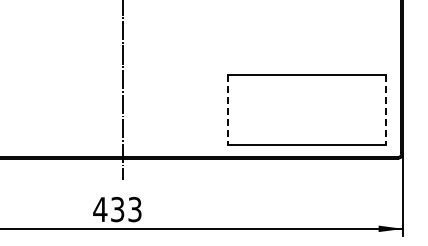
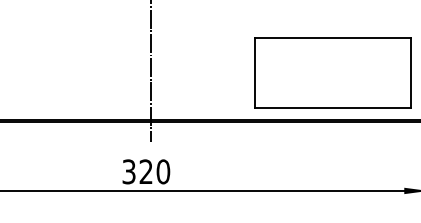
line: (227, 110) -> (254, 73), dashed -> solid
line: (385, 110) -> (411, 73), dashed -> solid
text: (117, 209) -> (146, 171), 433 -> 320

